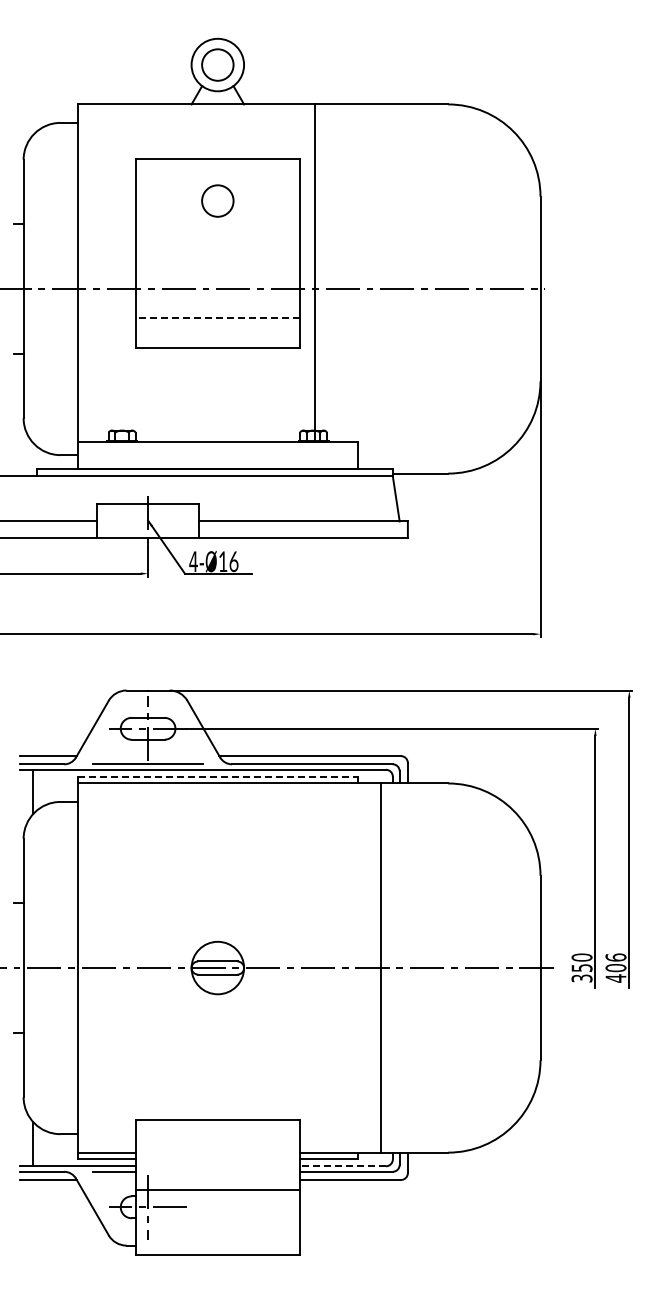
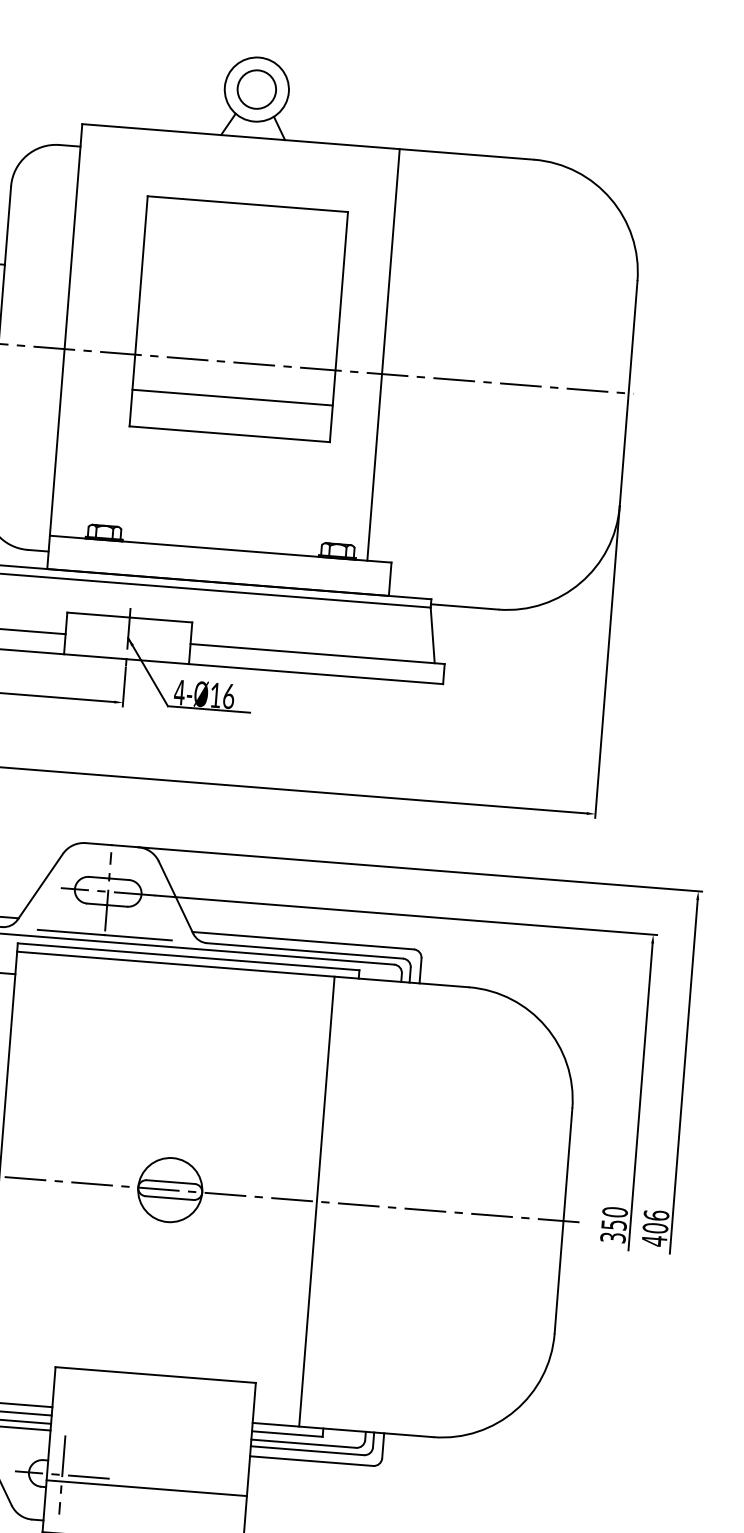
circle: (217, 200) -> (243, 254), removed
line: (315, 273) -> (383, 355), moved
line: (217, 317) -> (232, 397), dashed -> solid
line: (218, 776) -> (189, 956), dashed -> solid
line: (381, 967) -> (317, 1200), moved
line: (343, 1166) -> (304, 1444), dashed -> solid
line: (217, 1189) -> (146, 1487), moved

